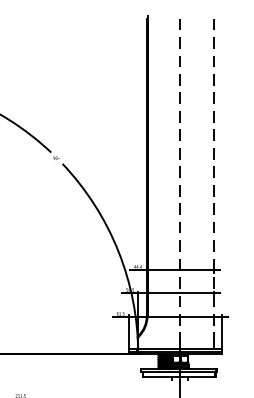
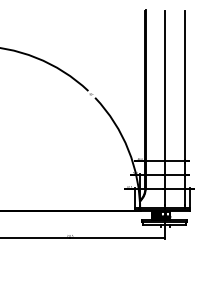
line: (180, 180) -> (165, 107), dashed -> solid
line: (214, 180) -> (185, 107), dashed -> solid

